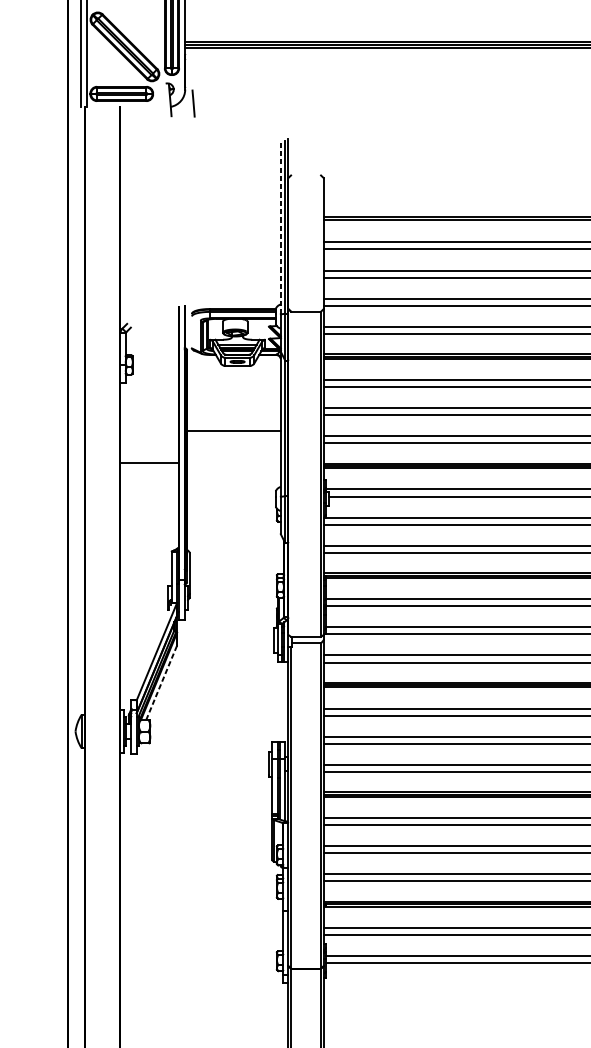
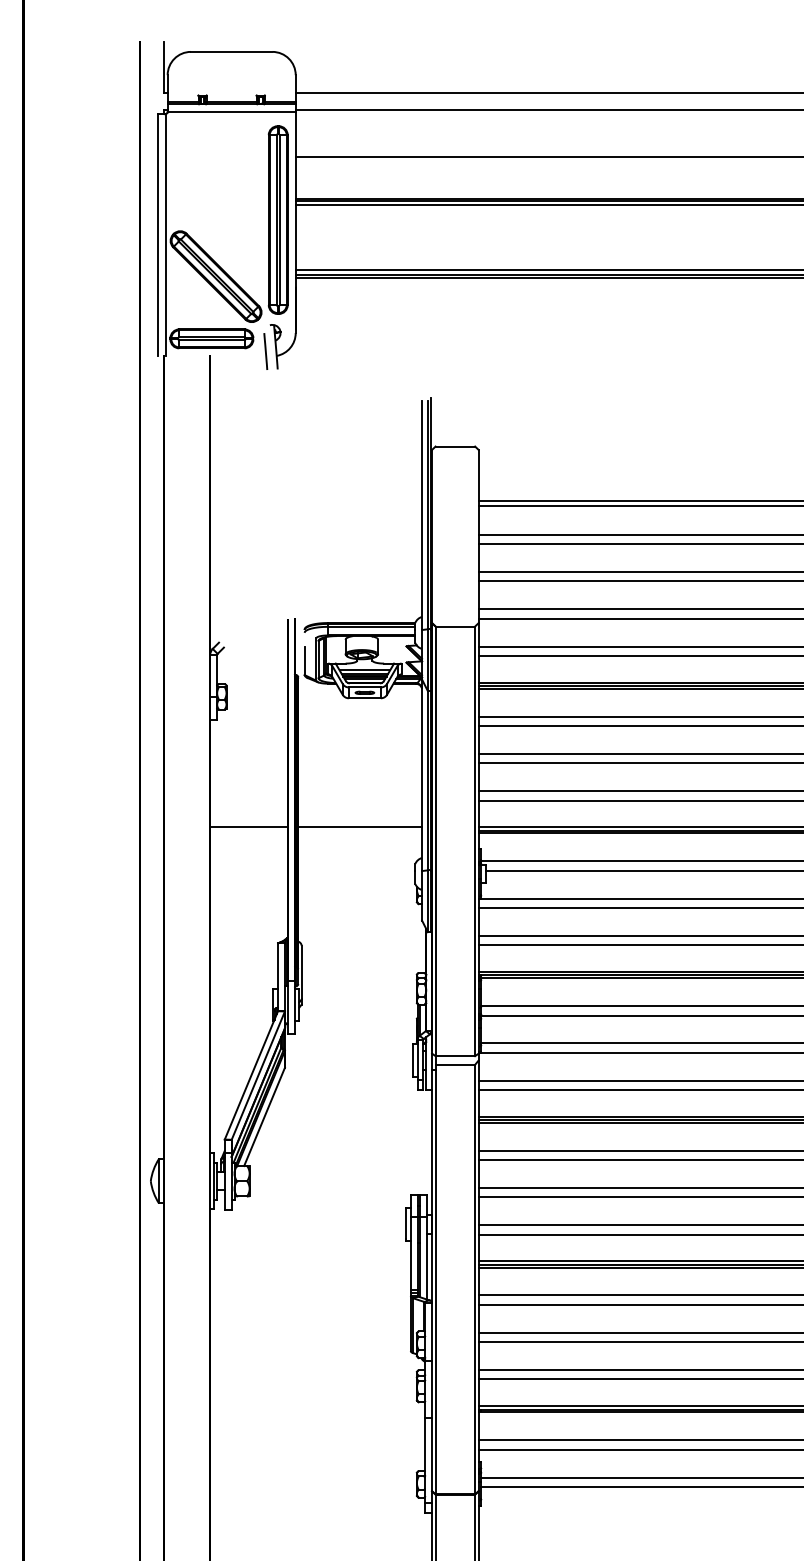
line: (193, 103) -> (265, 351), moved
line: (306, 175) -> (455, 446), added
line: (281, 227) -> (422, 515), dashed -> solid
line: (191, 337) -> (304, 660), added
line: (234, 431) -> (360, 826), moved
line: (291, 474) -> (435, 841), added
line: (151, 651) -> (251, 1075), added
line: (161, 682) -> (264, 1116), dashed -> solid

